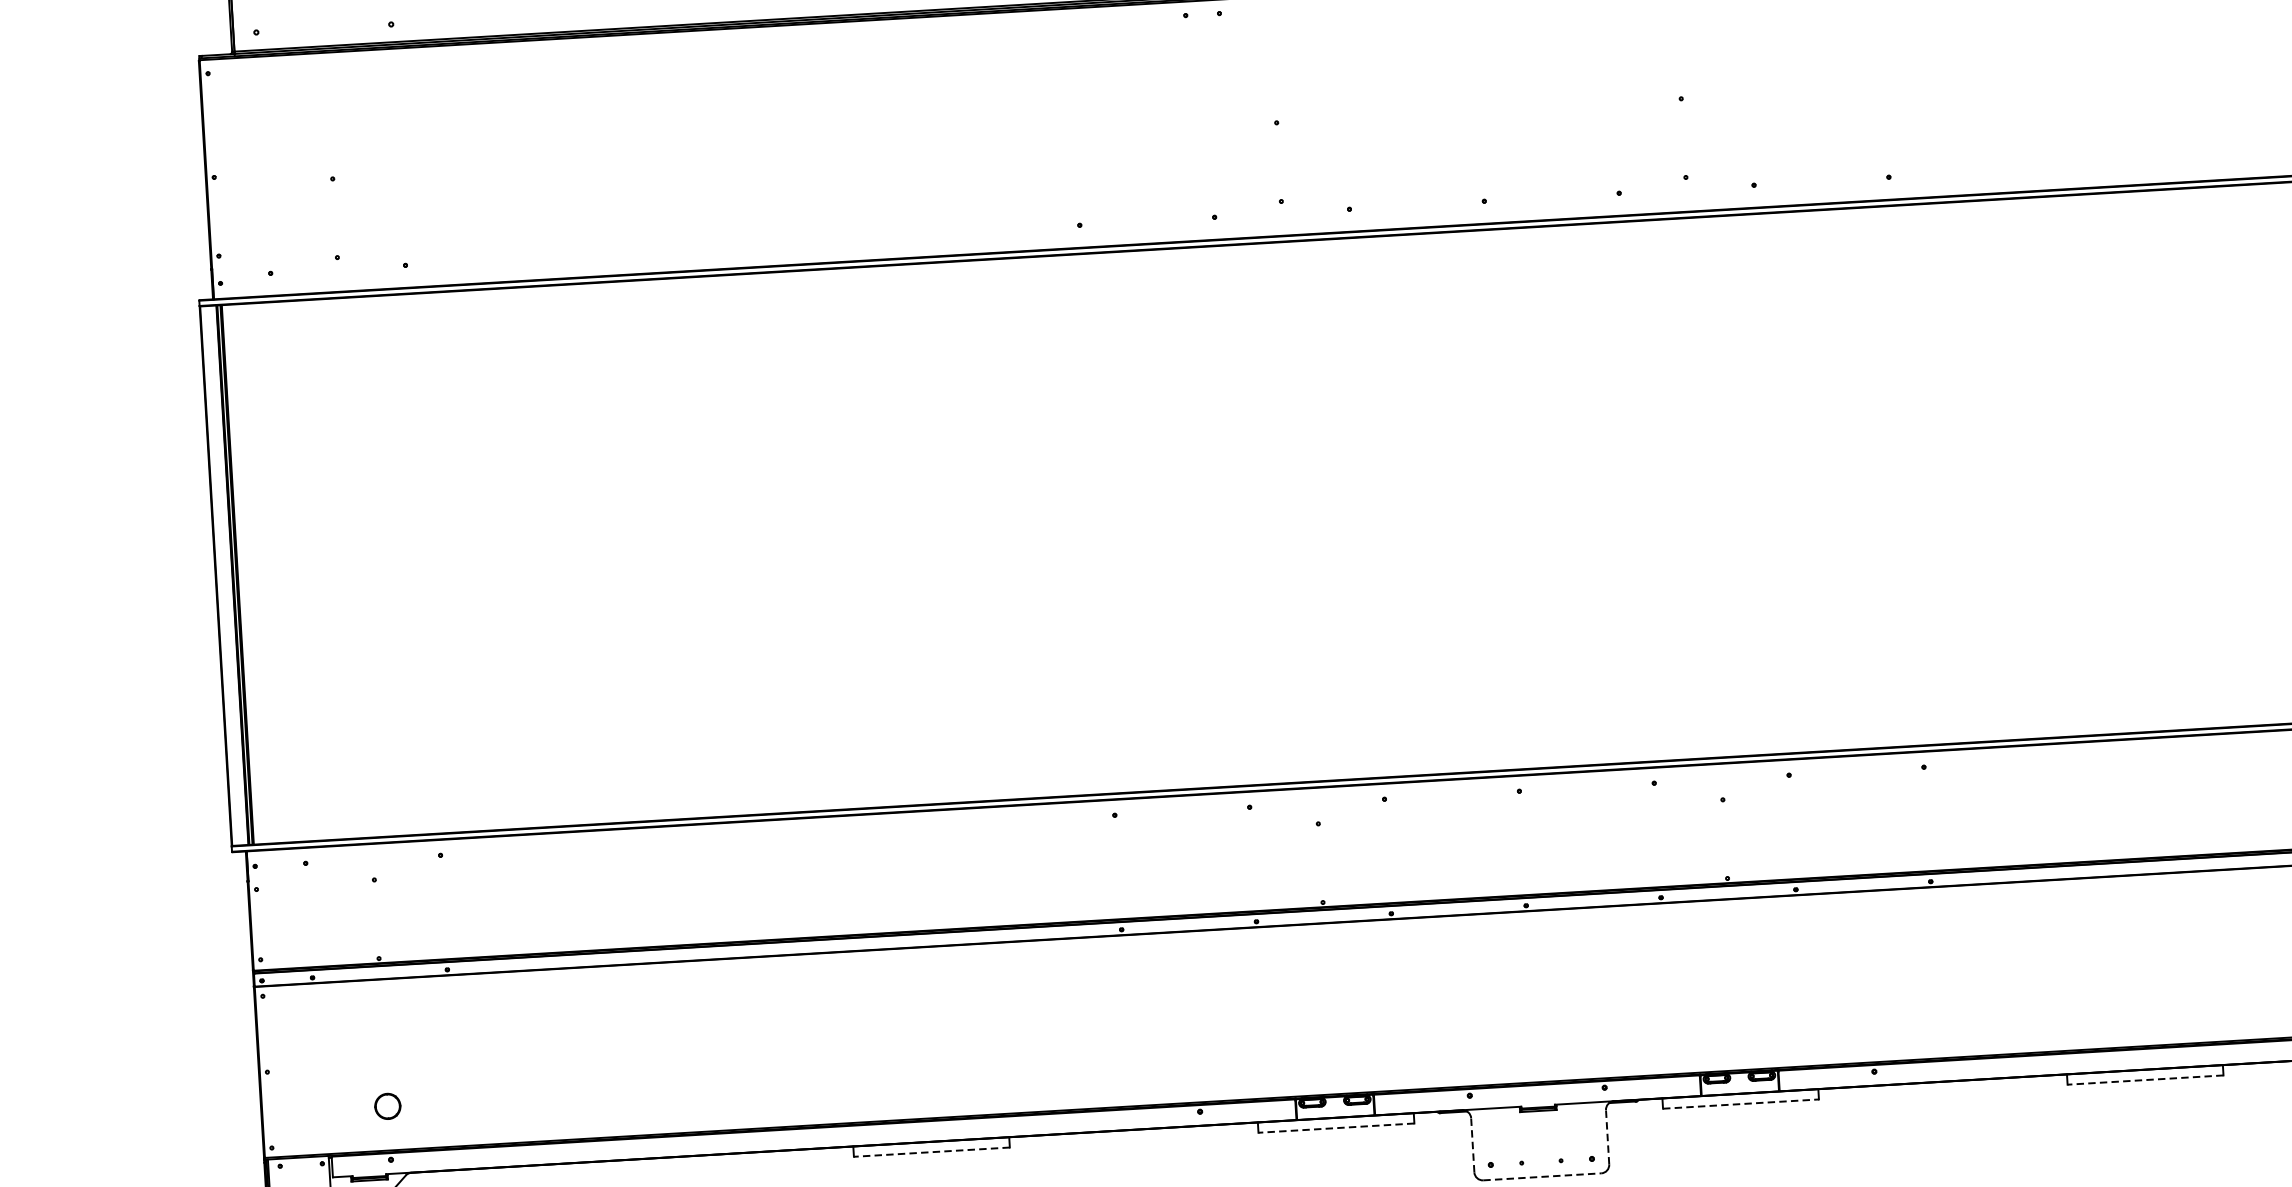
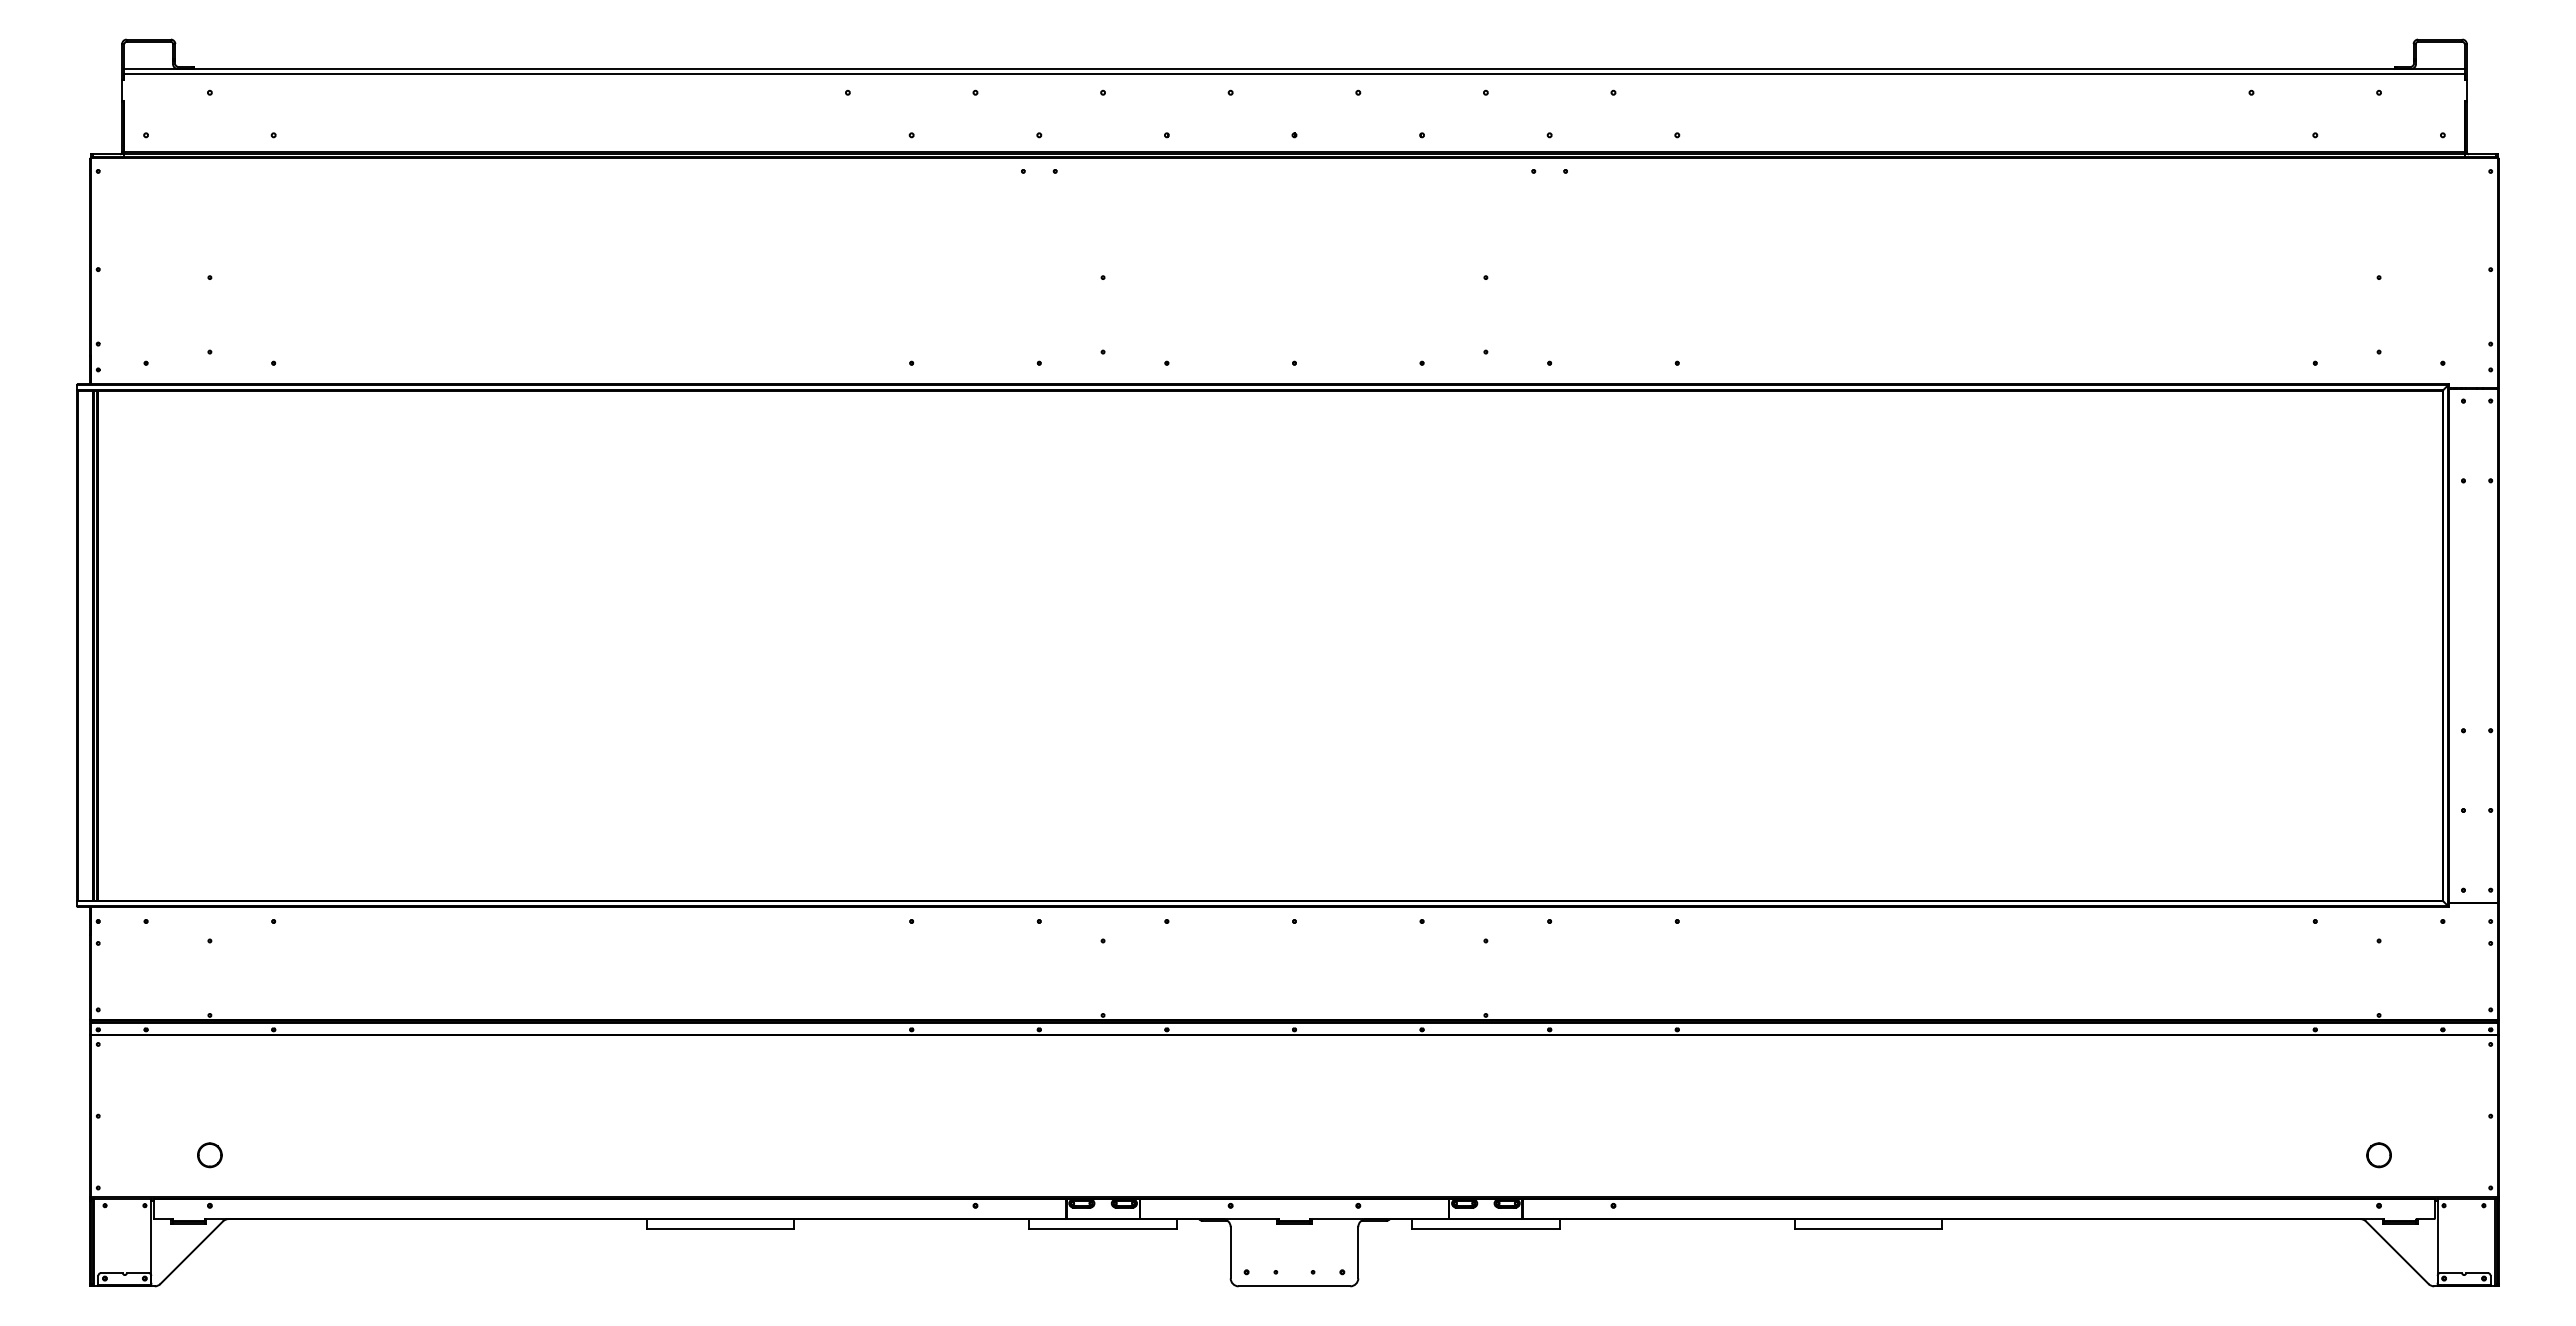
line: (2145, 1079) -> (1868, 1228), dashed -> solid
line: (1740, 1103) -> (1485, 1228), dashed -> solid
line: (1336, 1127) -> (1103, 1228), dashed -> solid
line: (1607, 1137) -> (1358, 1252), dashed -> solid
line: (1472, 1145) -> (1230, 1252), dashed -> solid
line: (932, 1151) -> (720, 1228), dashed -> solid
line: (1542, 1177) -> (1294, 1286), dashed -> solid

